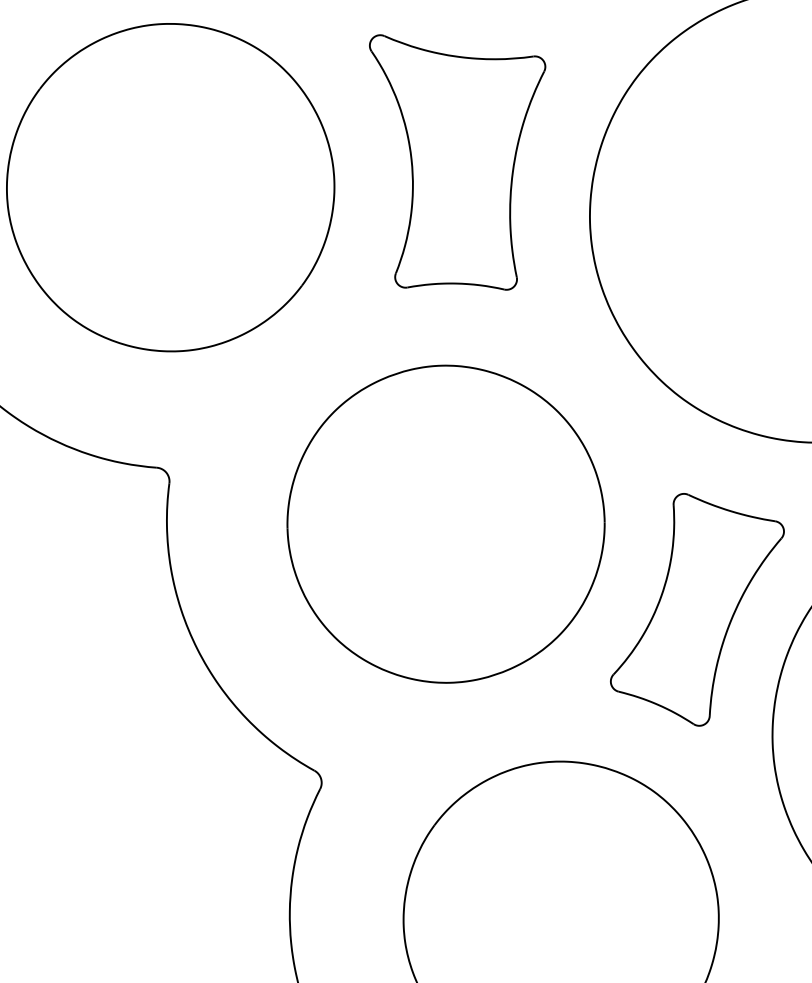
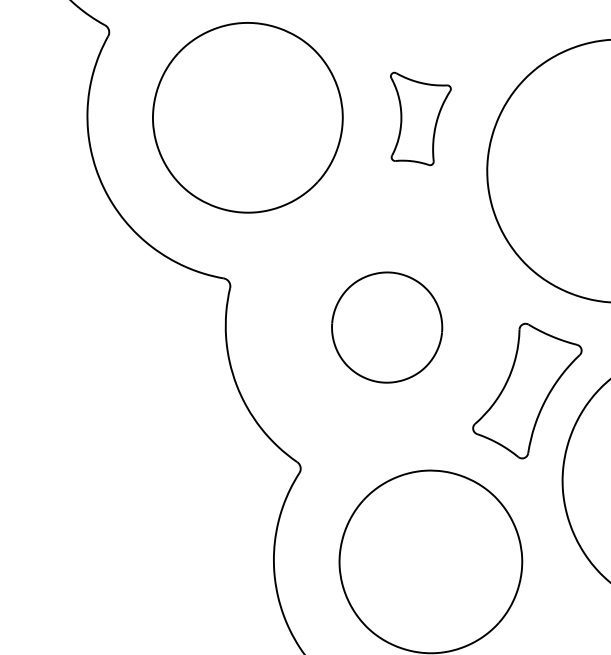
part: (467, 159) -> (420, 118), size x0.6
part: (444, 524) -> (386, 327), size x0.6

